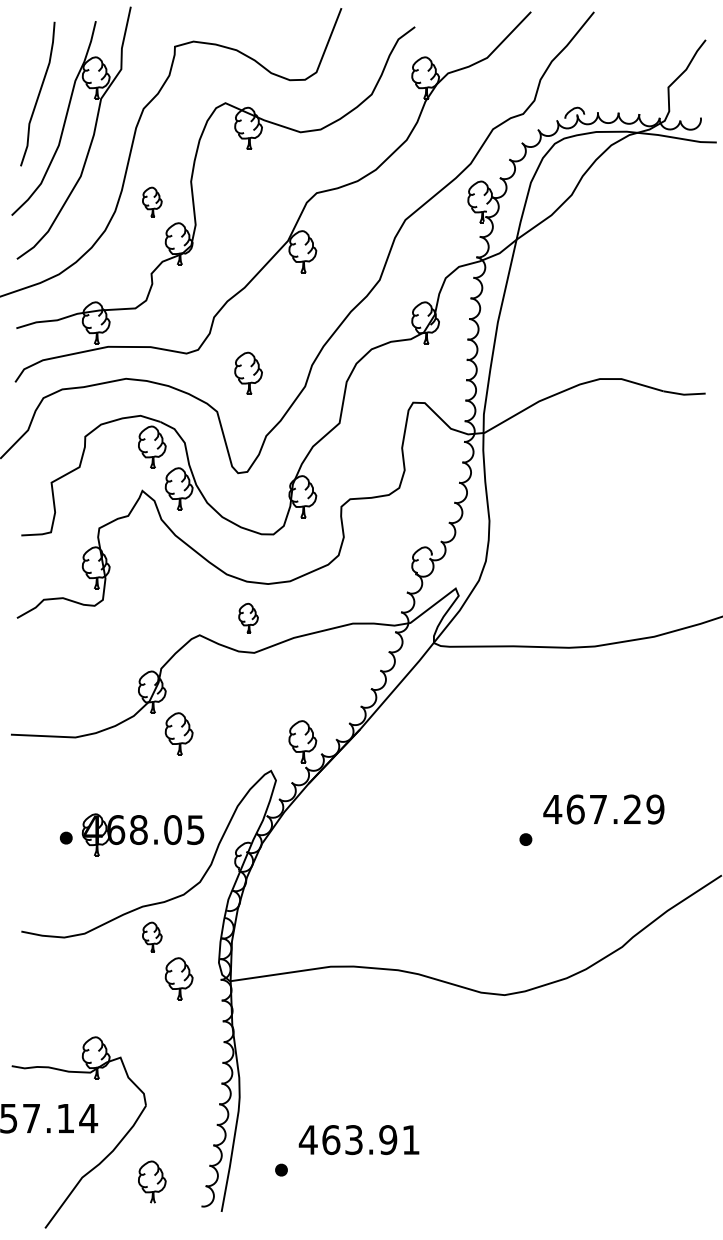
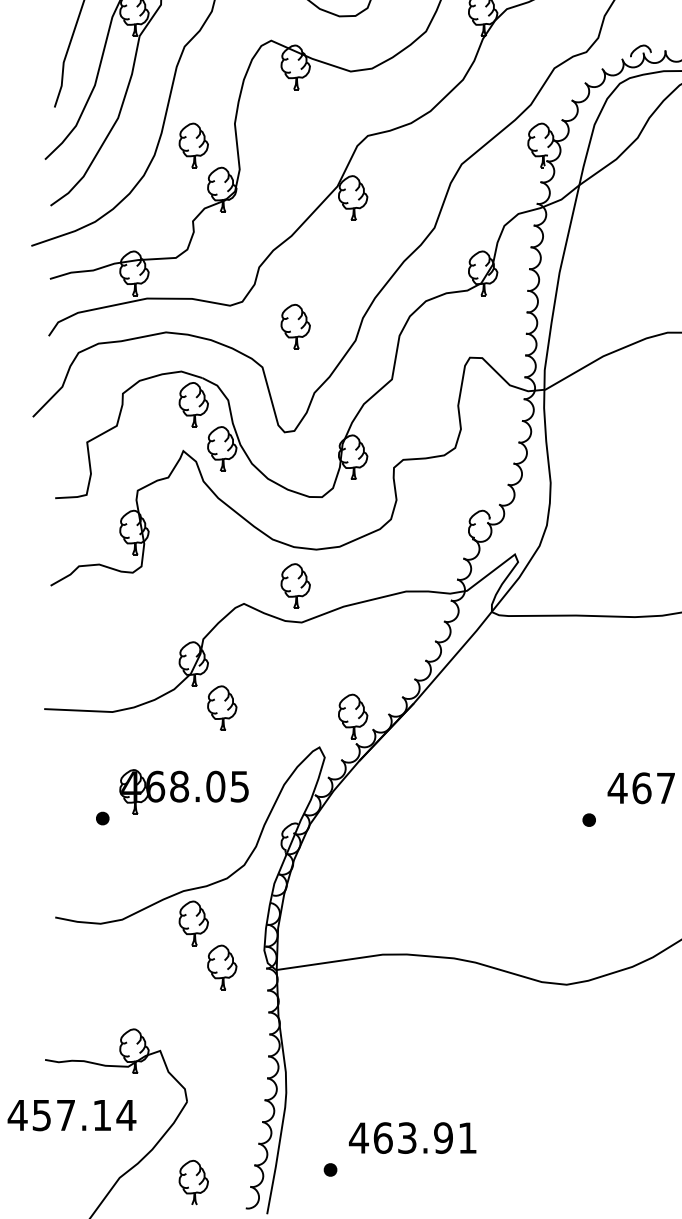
part: (152, 201) -> (194, 144), size x1.43
part: (248, 617) -> (295, 585), size x1.43
part: (142, 834) -> (183, 791), moved
part: (152, 936) -> (194, 922), size x1.43

